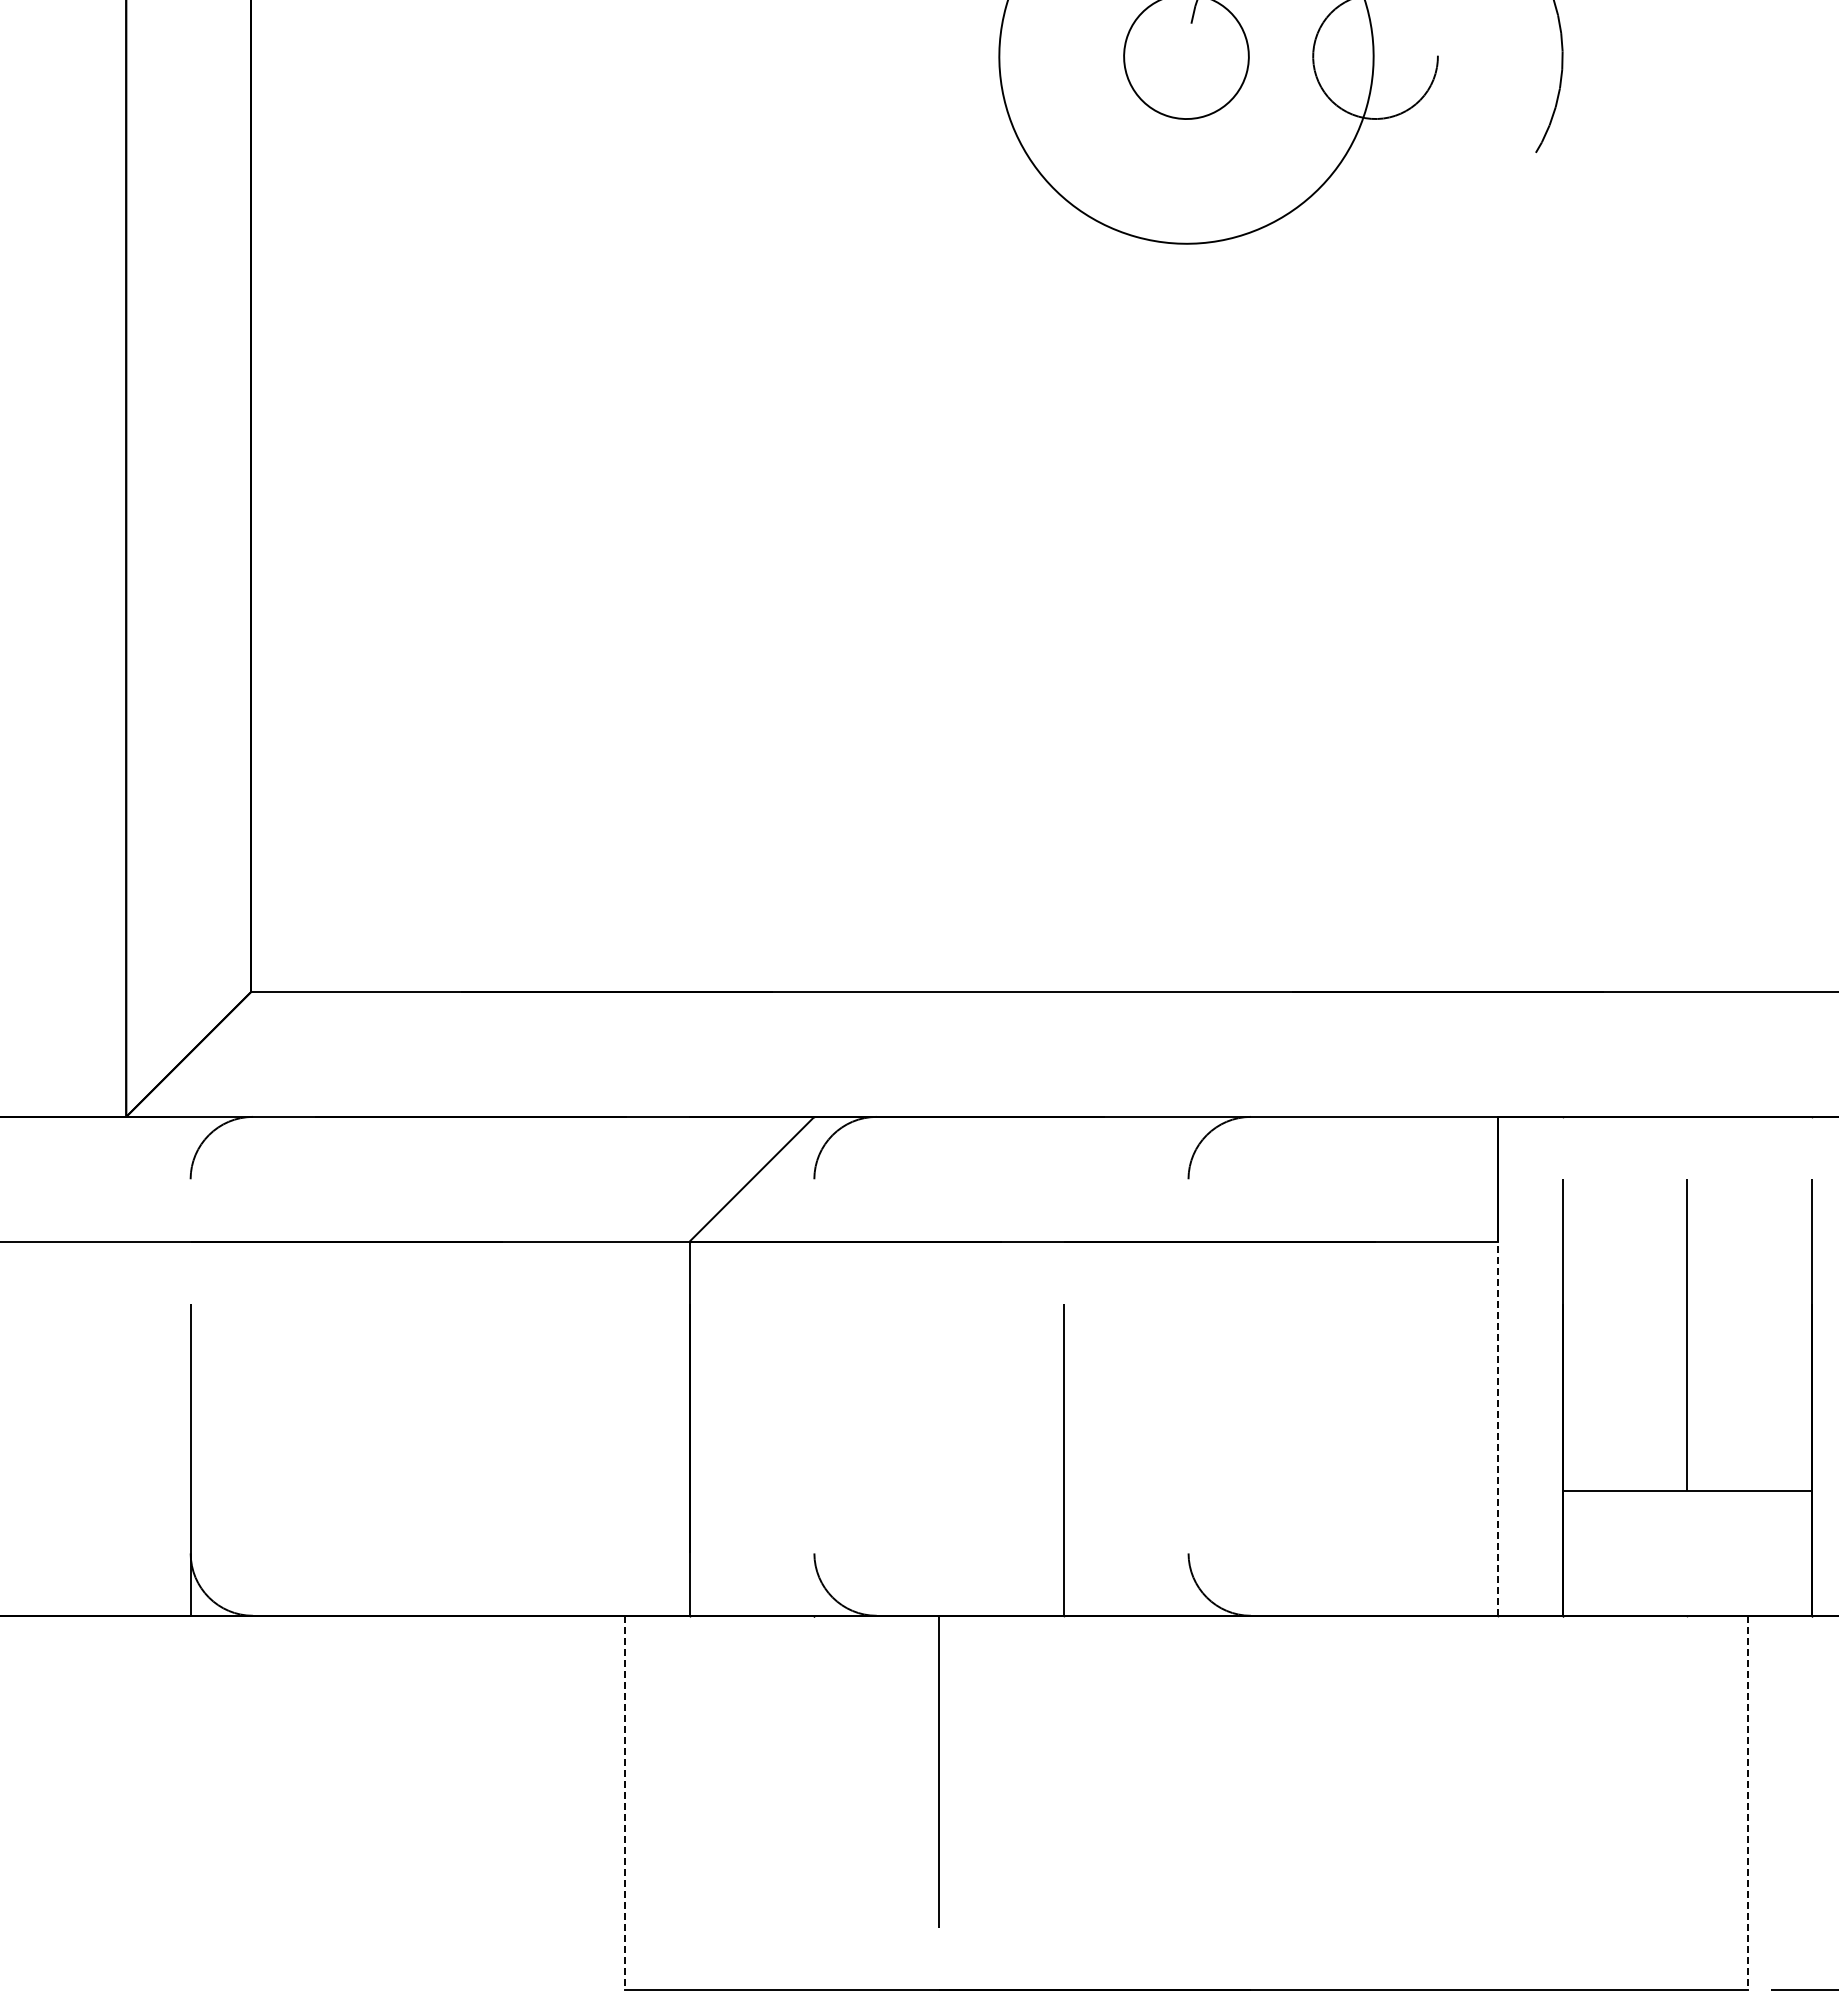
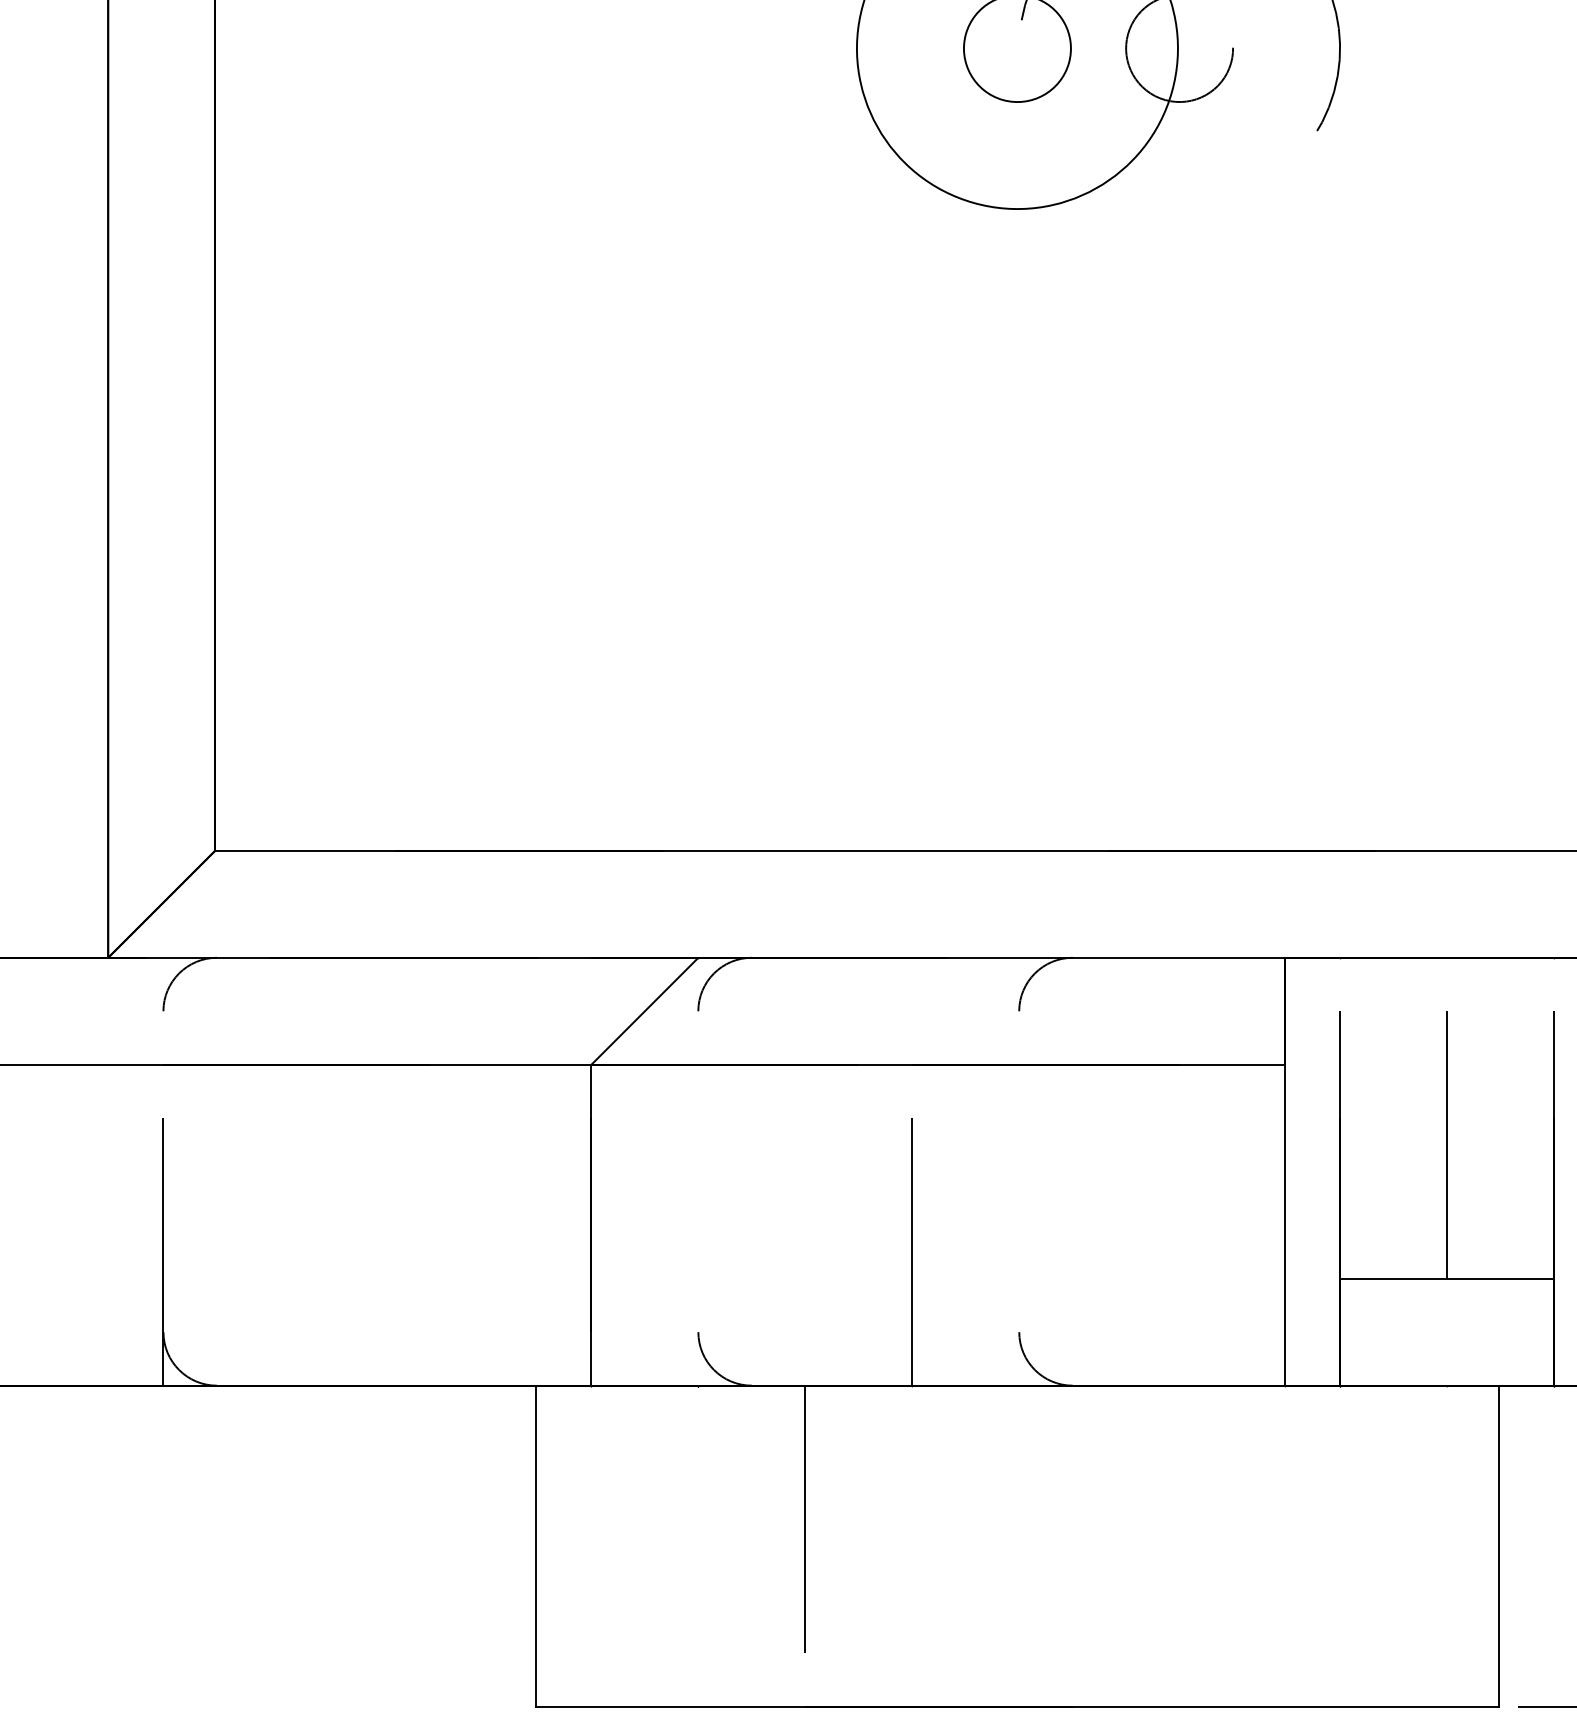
line: (1498, 1428) -> (1285, 1225), dashed -> solid
line: (625, 1803) -> (536, 1546), dashed -> solid
line: (1747, 1803) -> (1498, 1546), dashed -> solid

